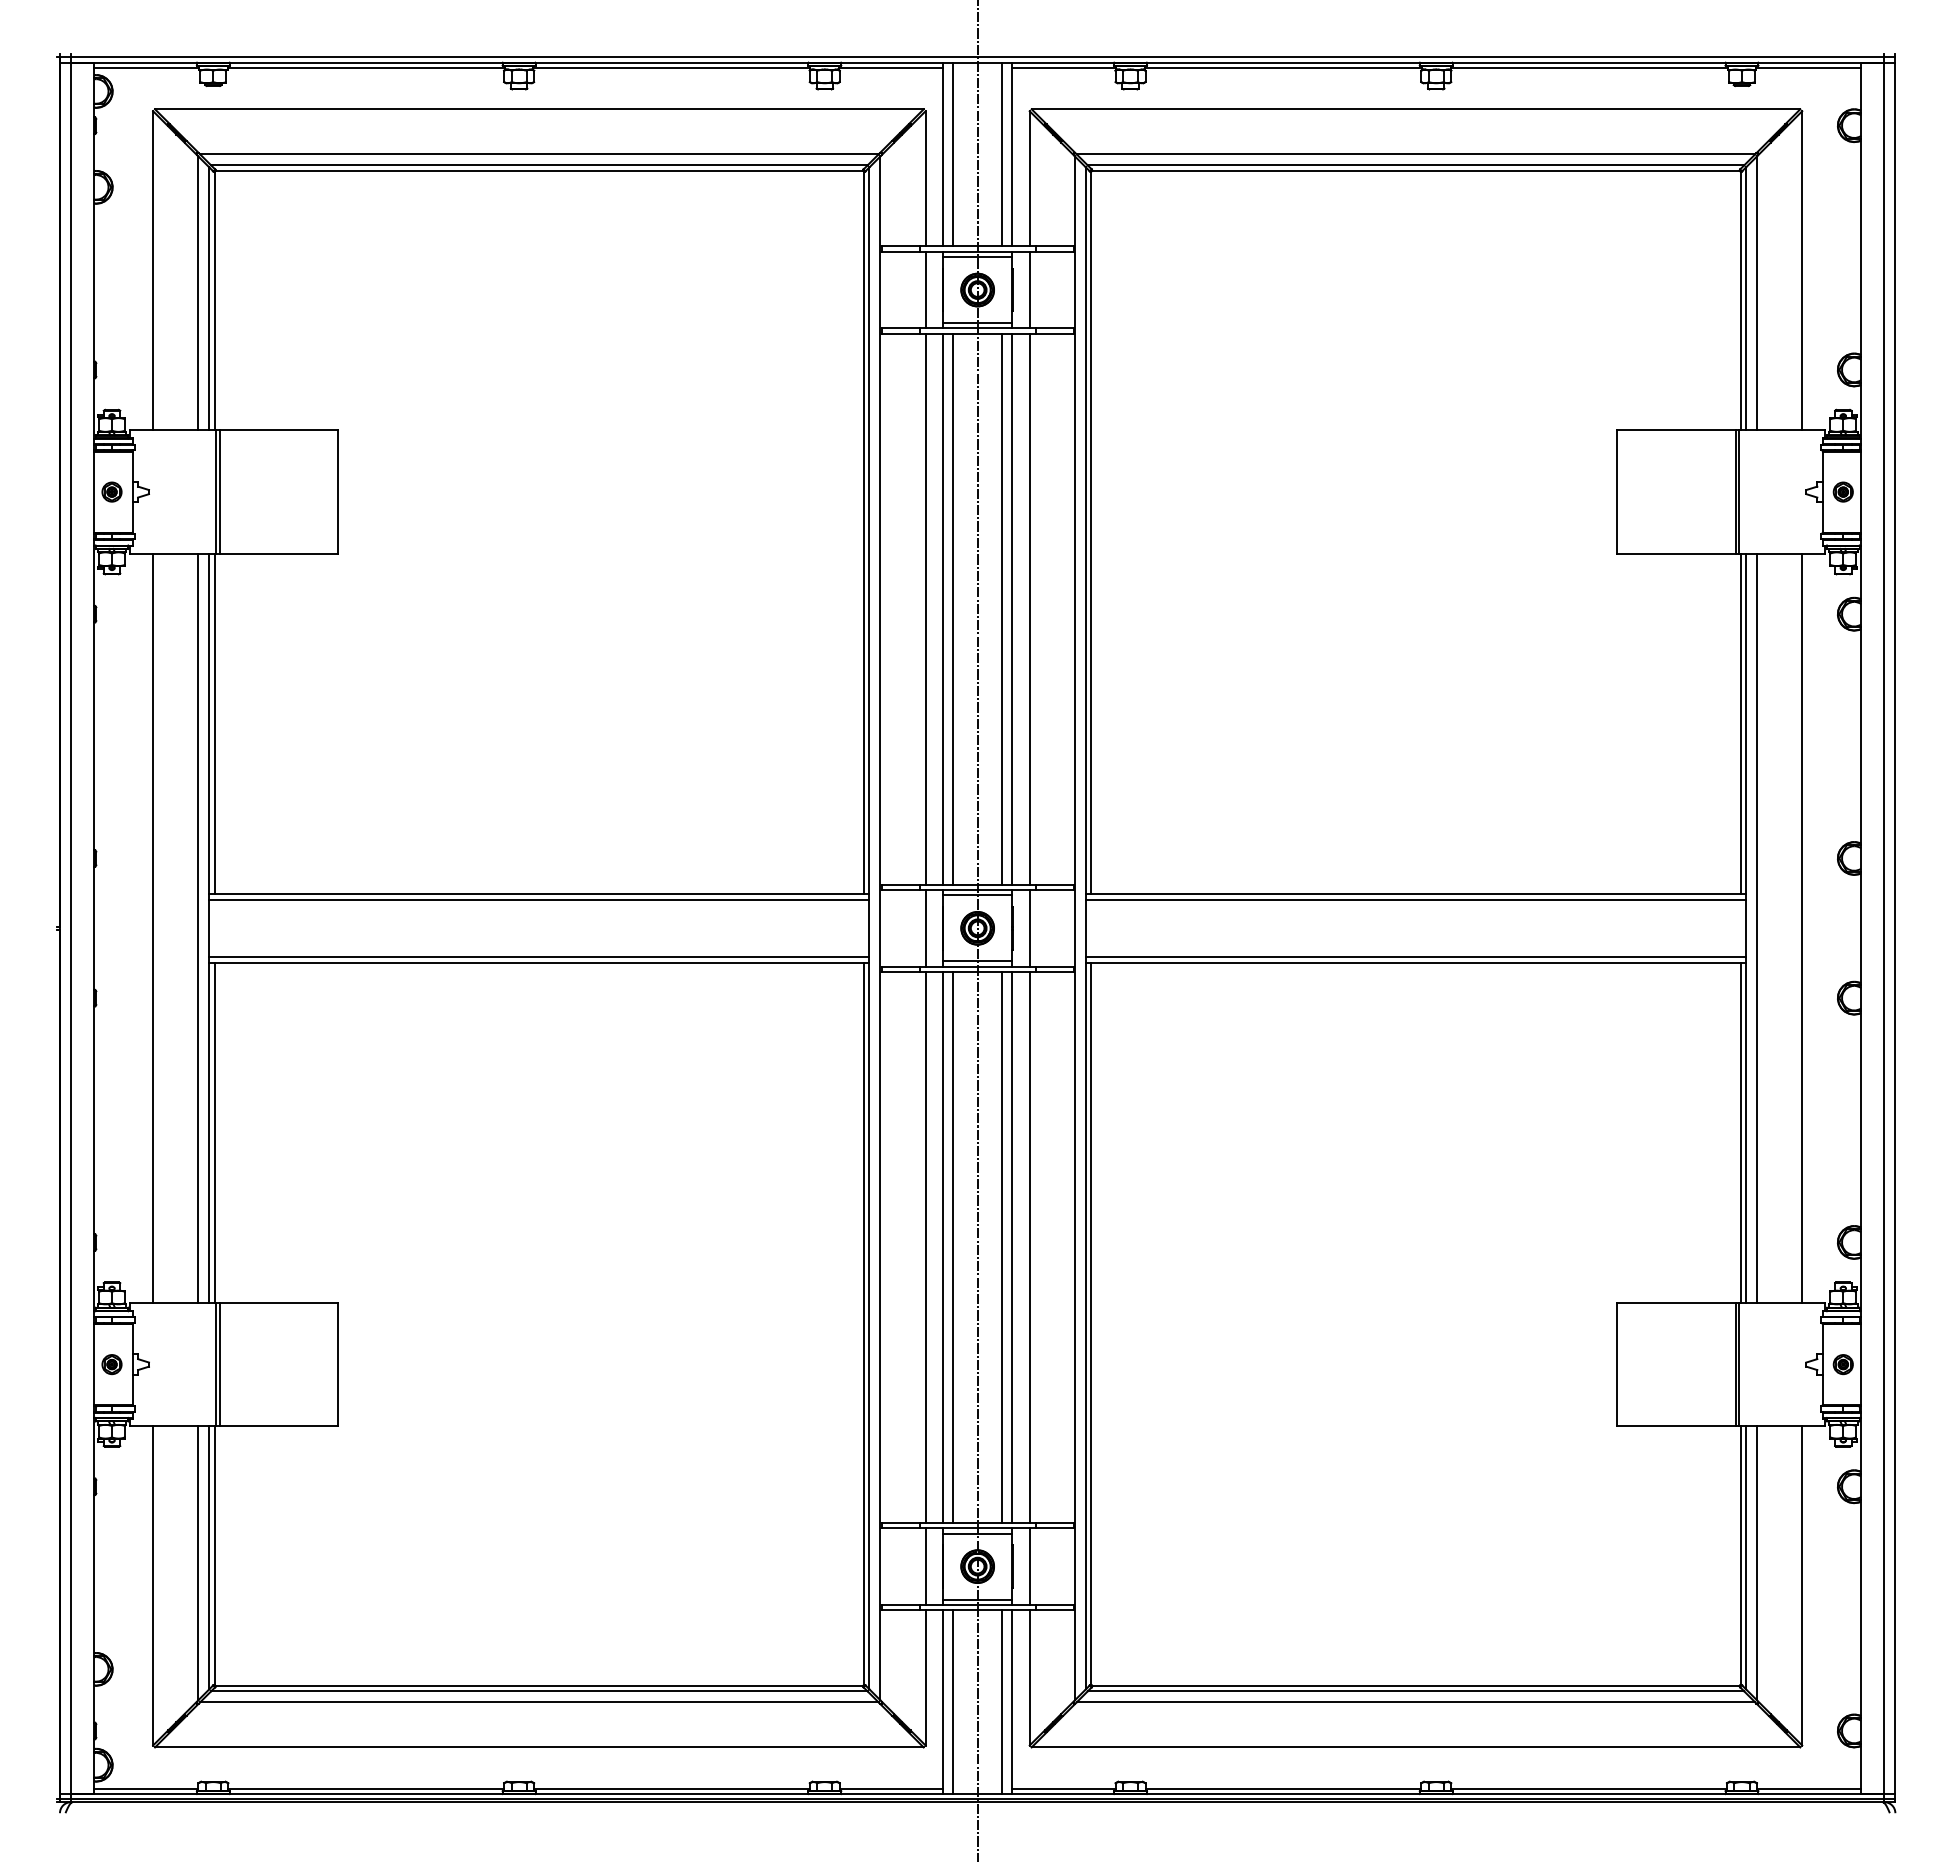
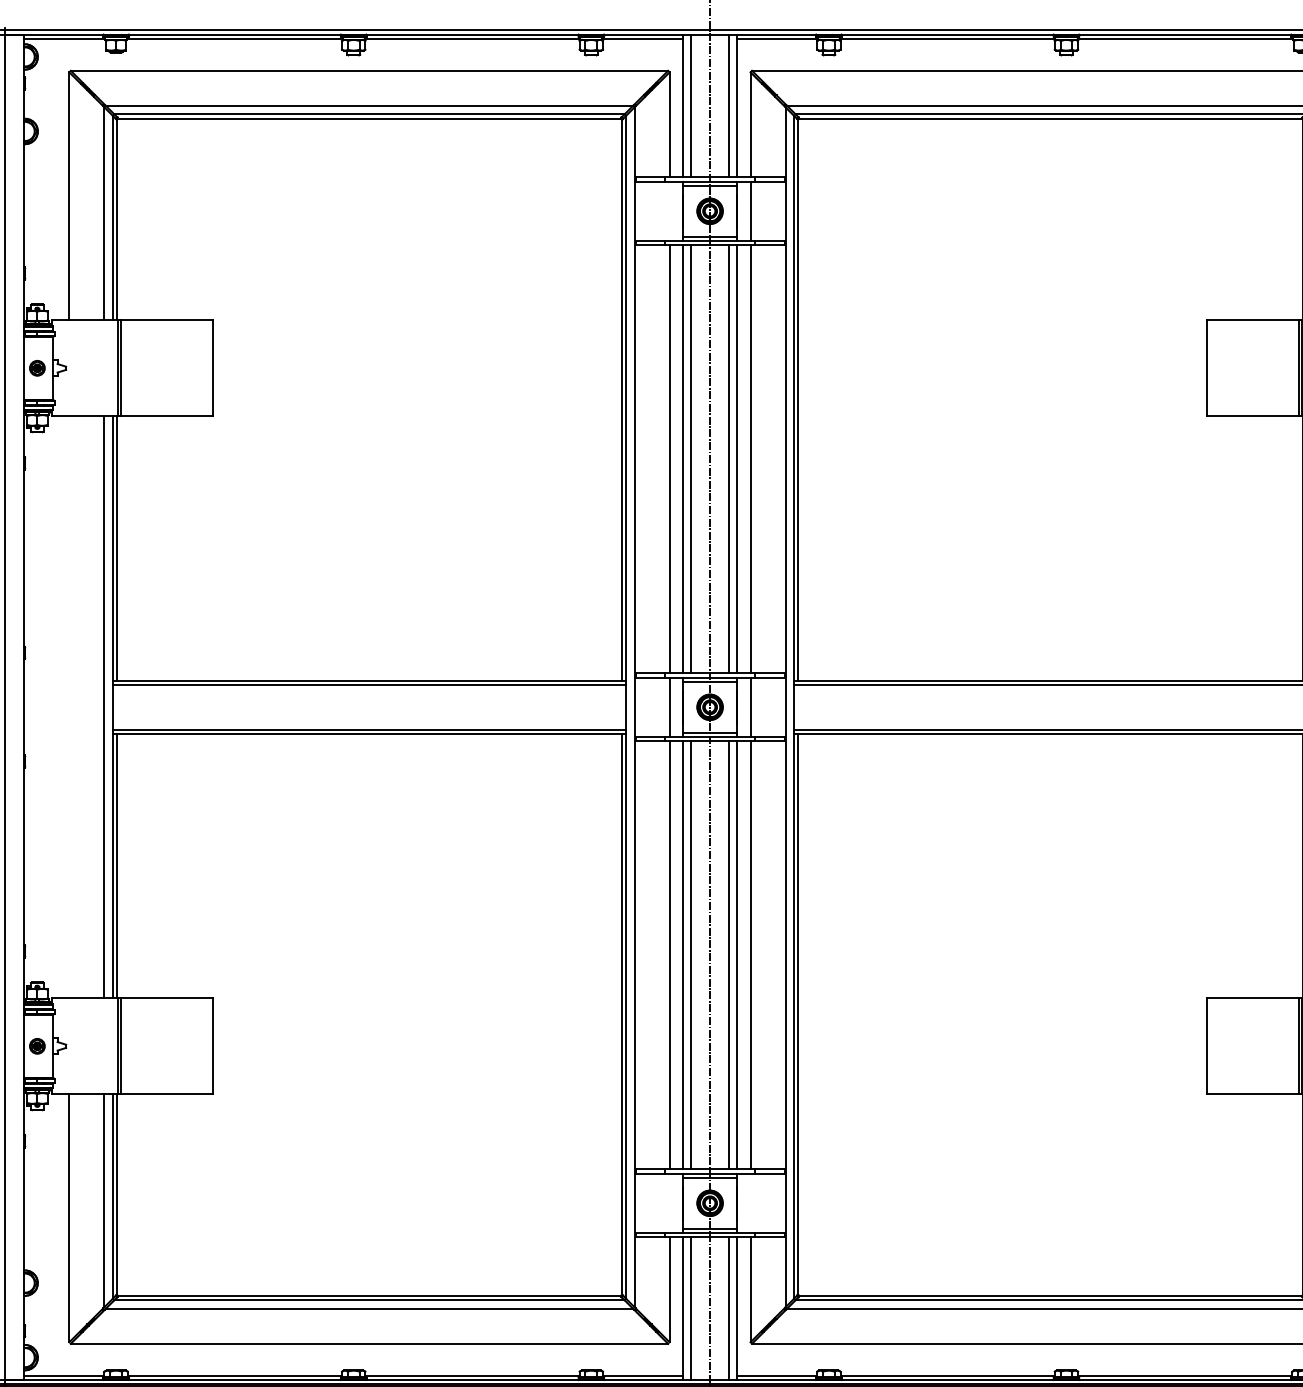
line: (925, 289) -> (669, 210), removed
line: (153, 927) -> (69, 706), removed
line: (925, 1566) -> (669, 1203), removed
line: (1029, 1566) -> (750, 1203), removed

